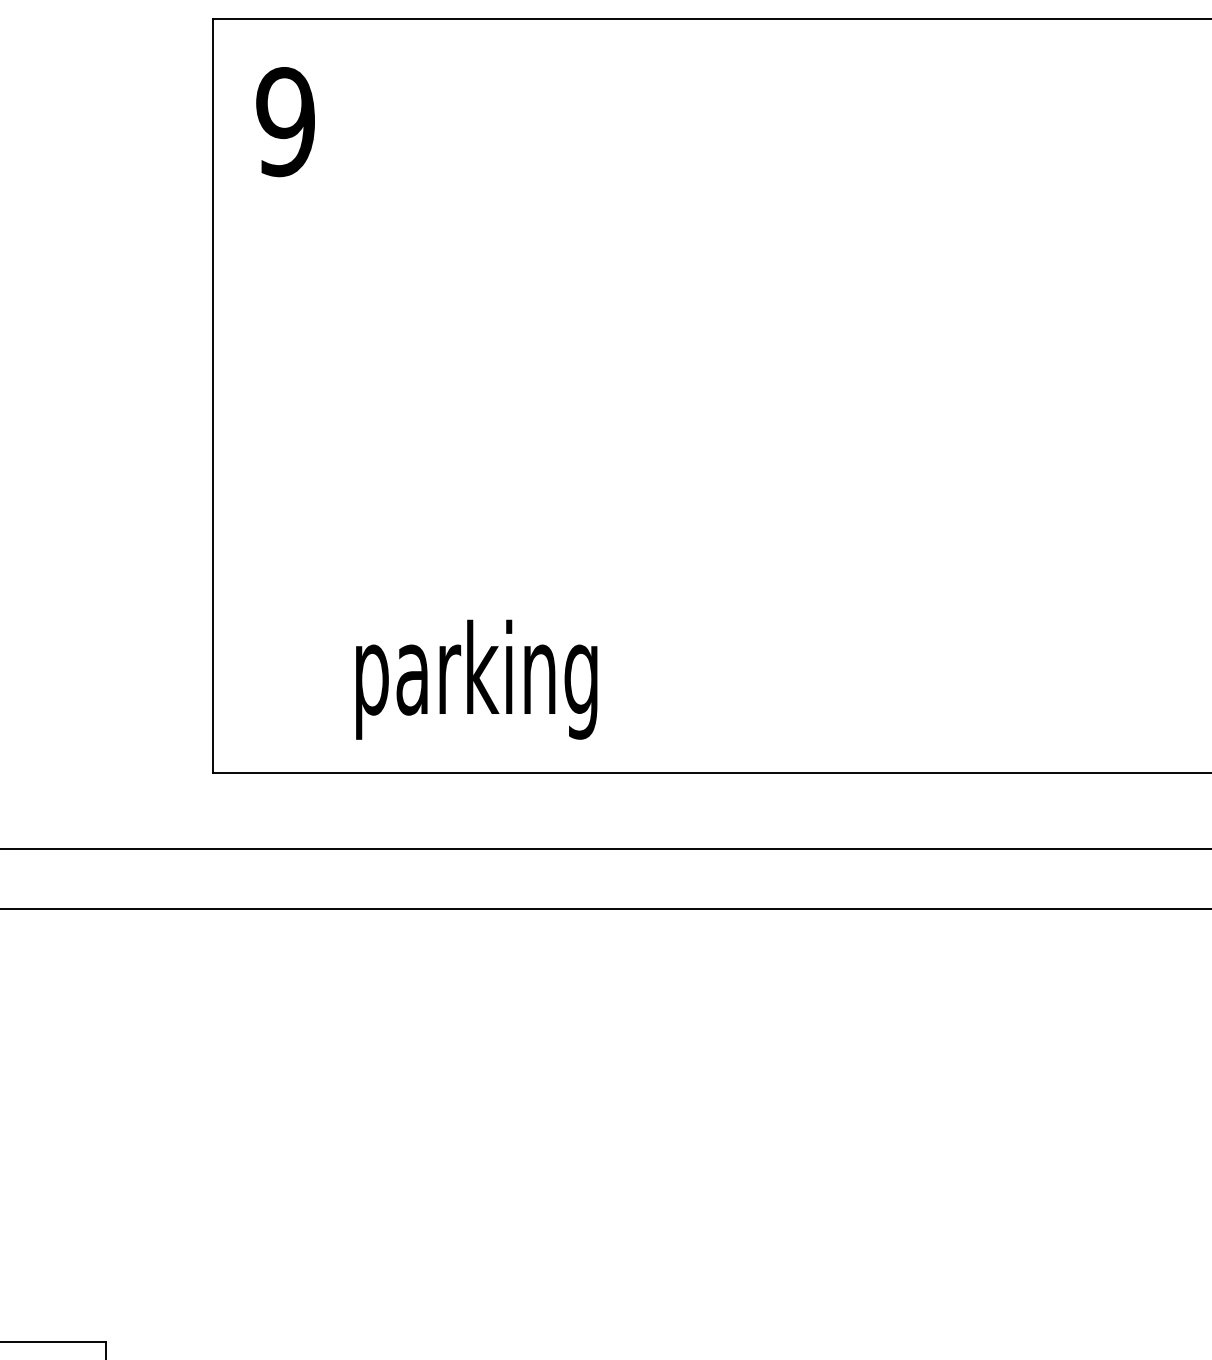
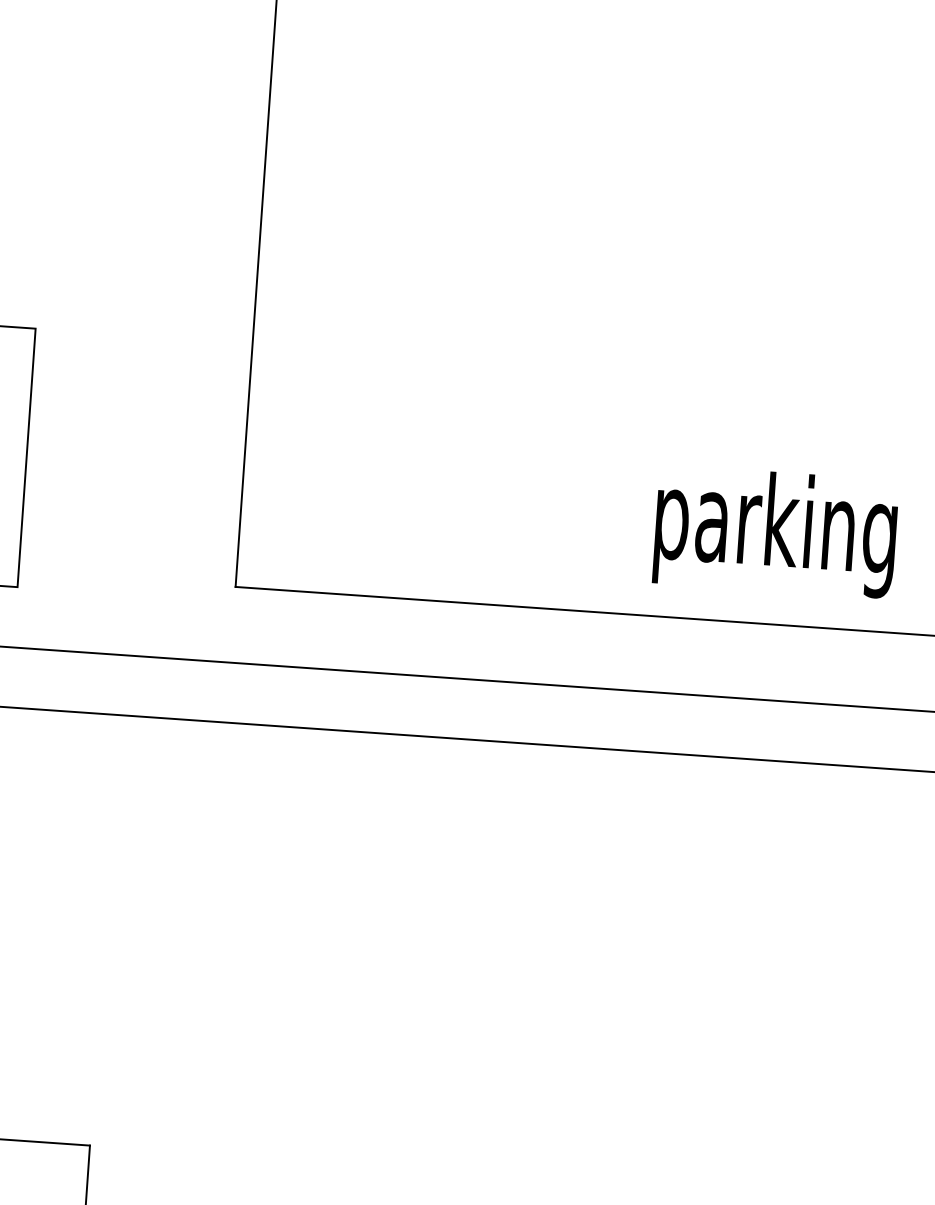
text: (476, 679) -> (775, 531), moved

